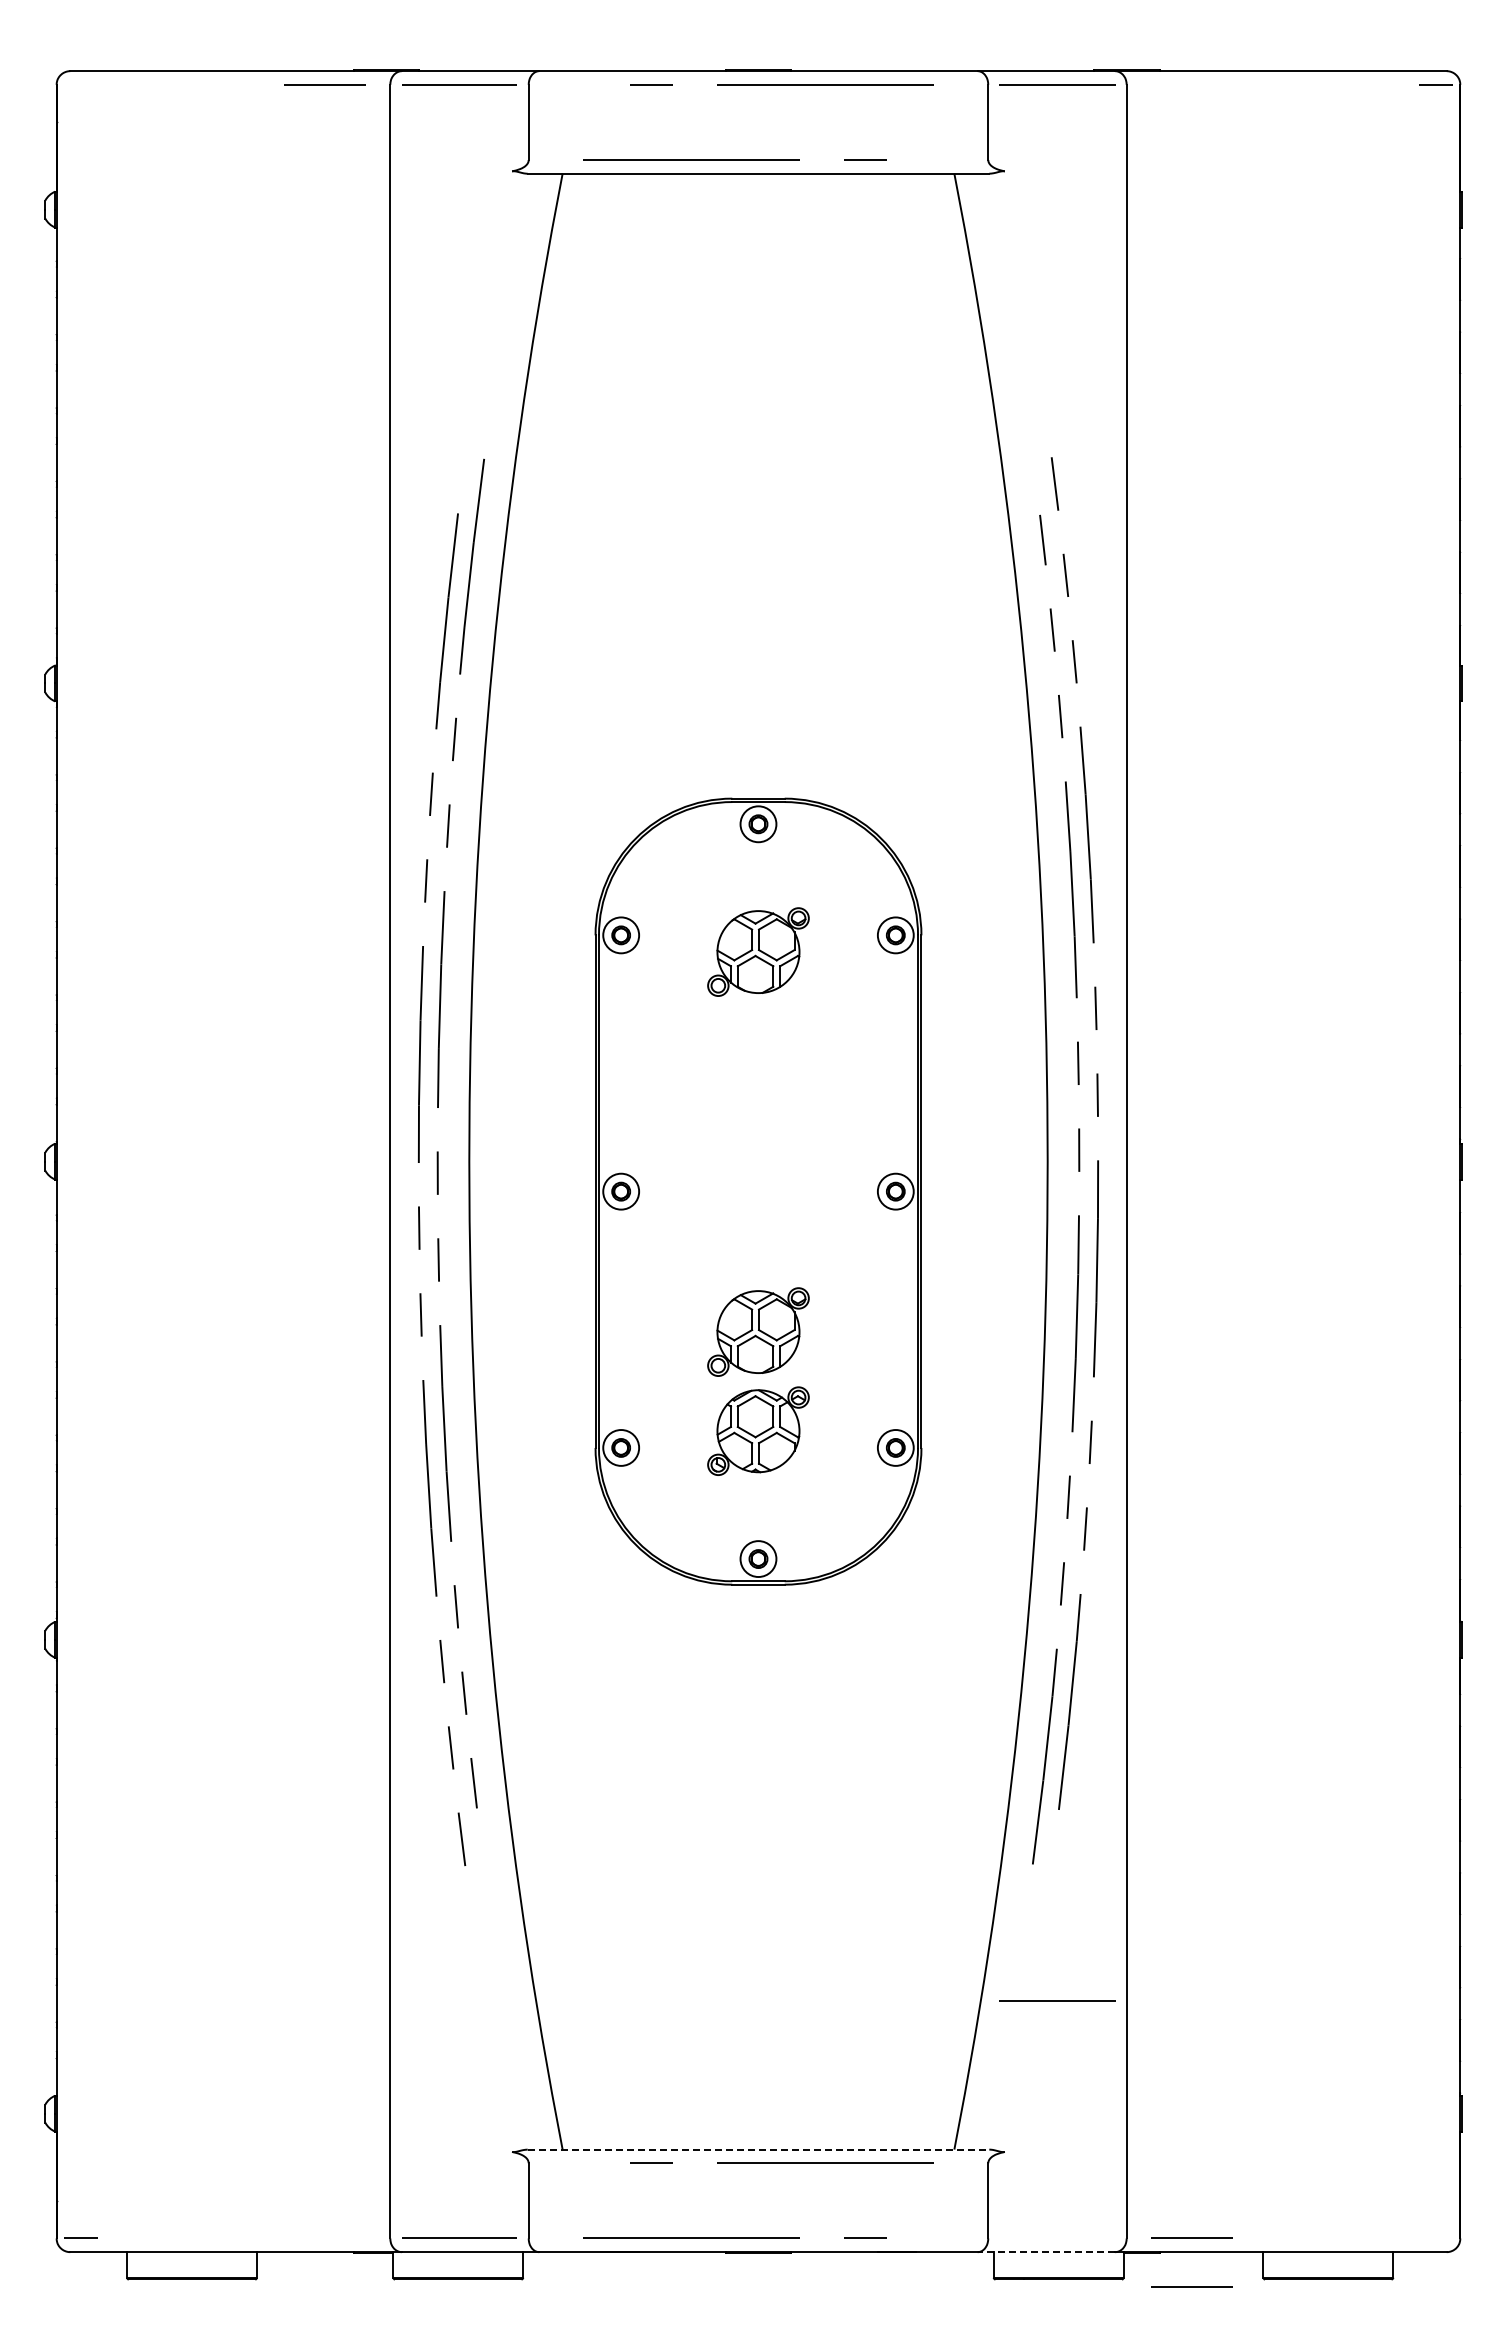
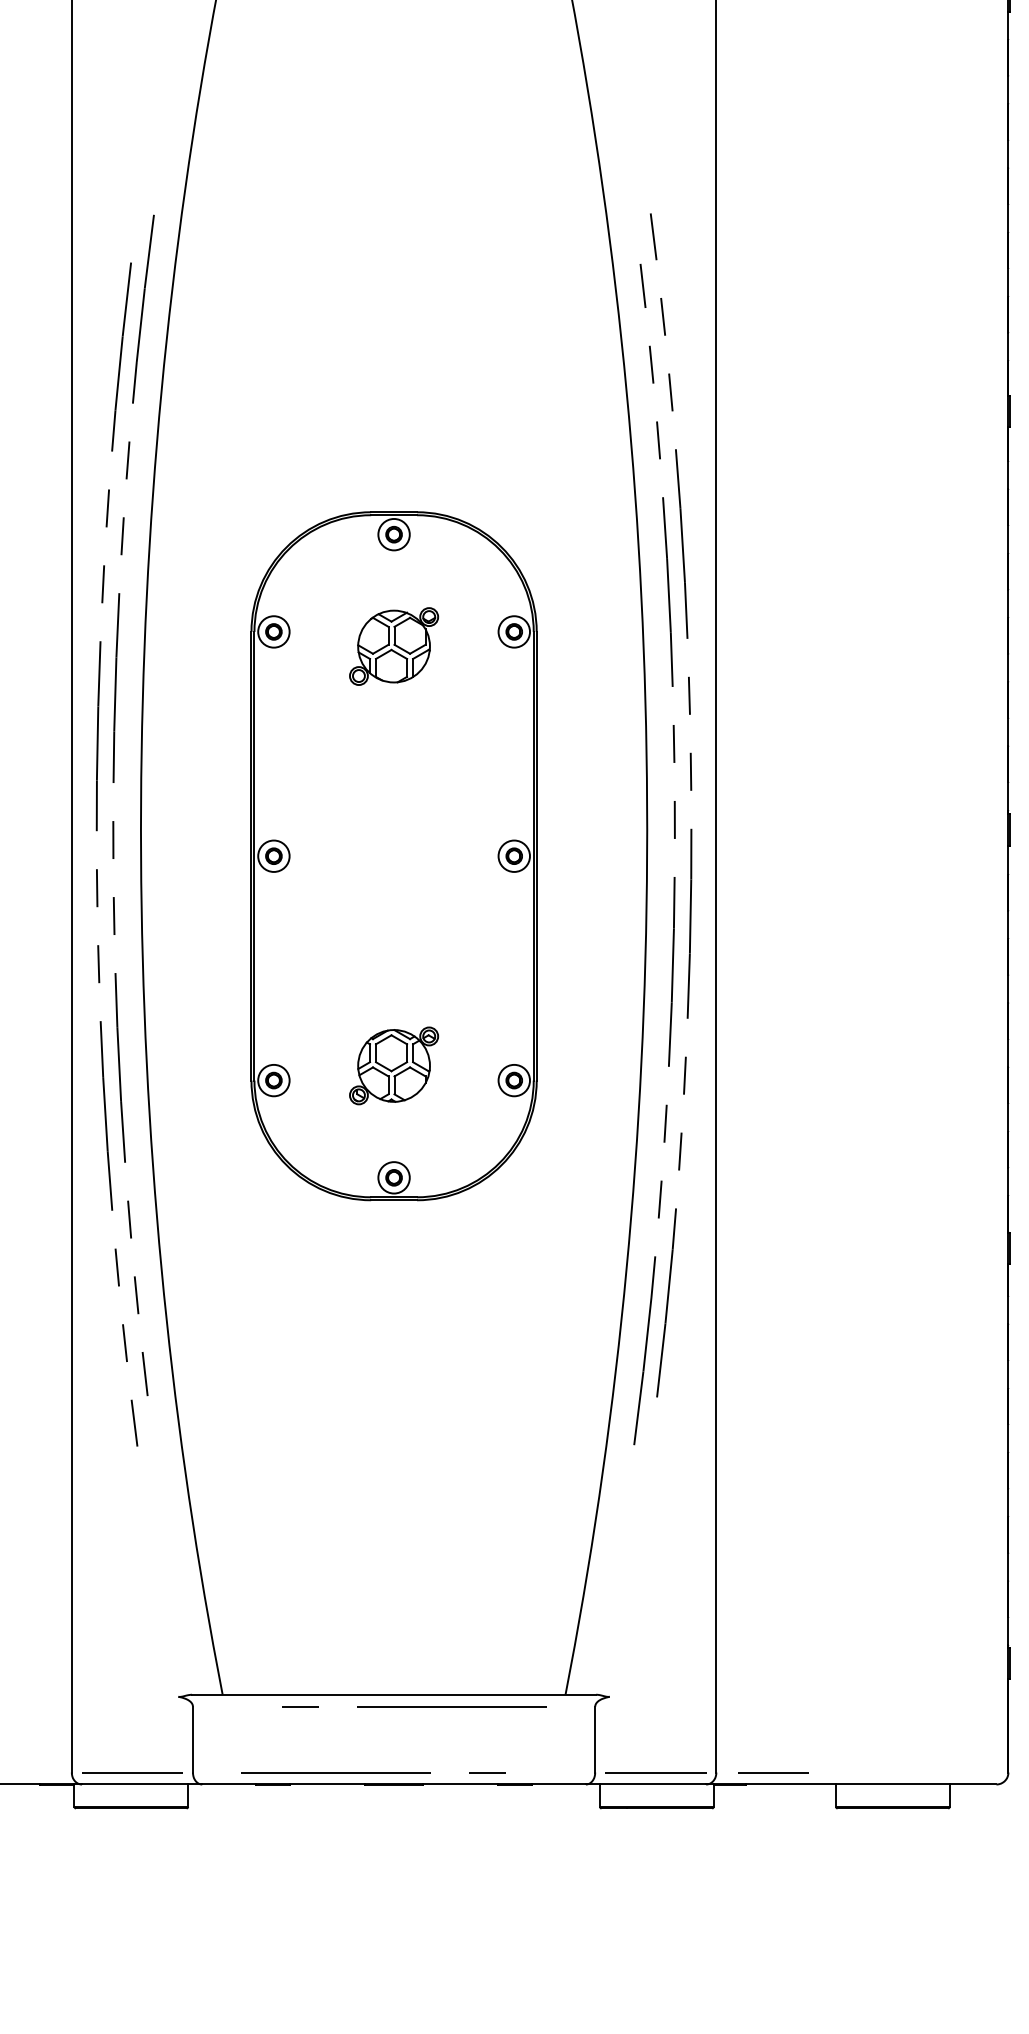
part: (758, 1331) -> (394, 978), removed
line: (1057, 2000) -> (655, 1771), moved
line: (758, 2149) -> (394, 1694), dashed -> solid
line: (1046, 2252) -> (646, 1784), dashed -> solid
line: (1191, 2286) -> (773, 1814), removed

